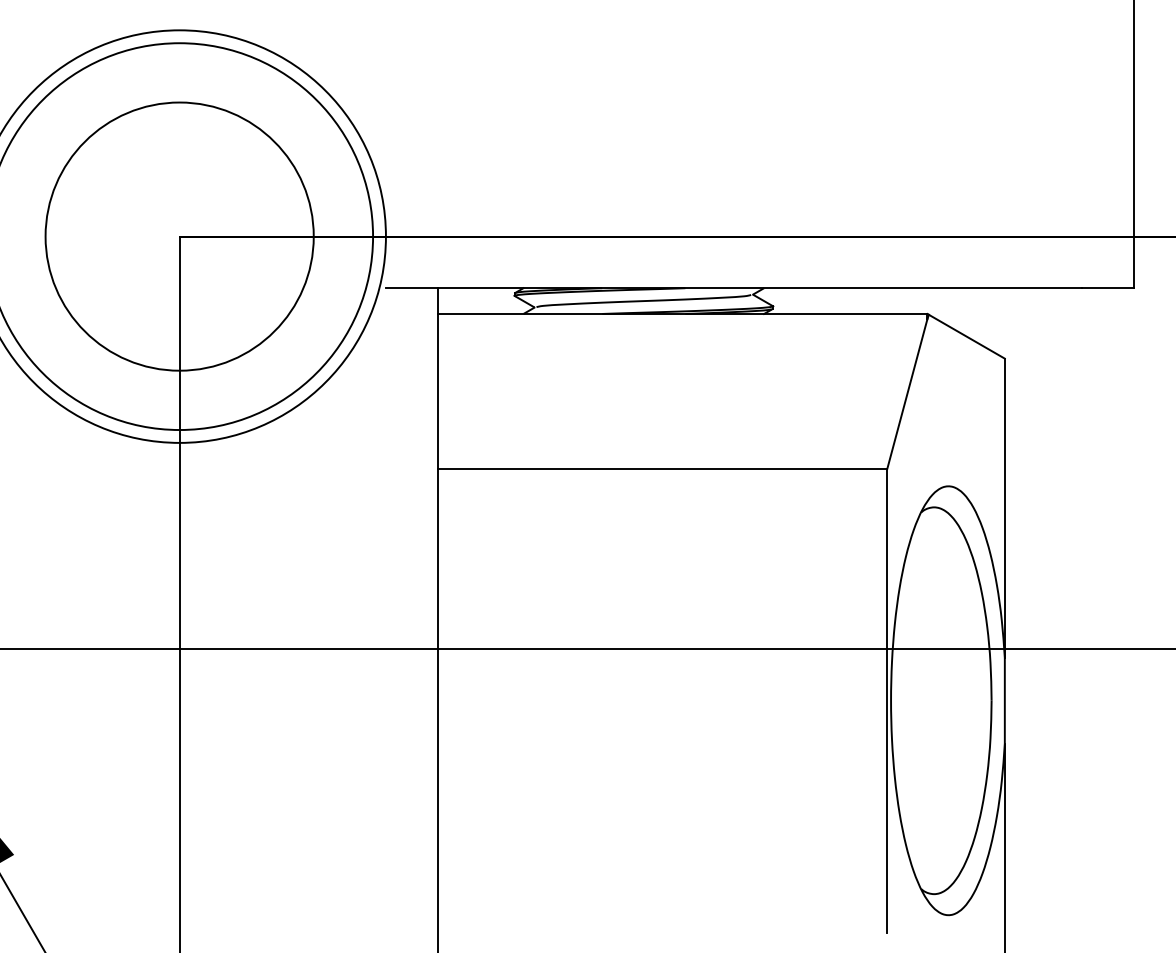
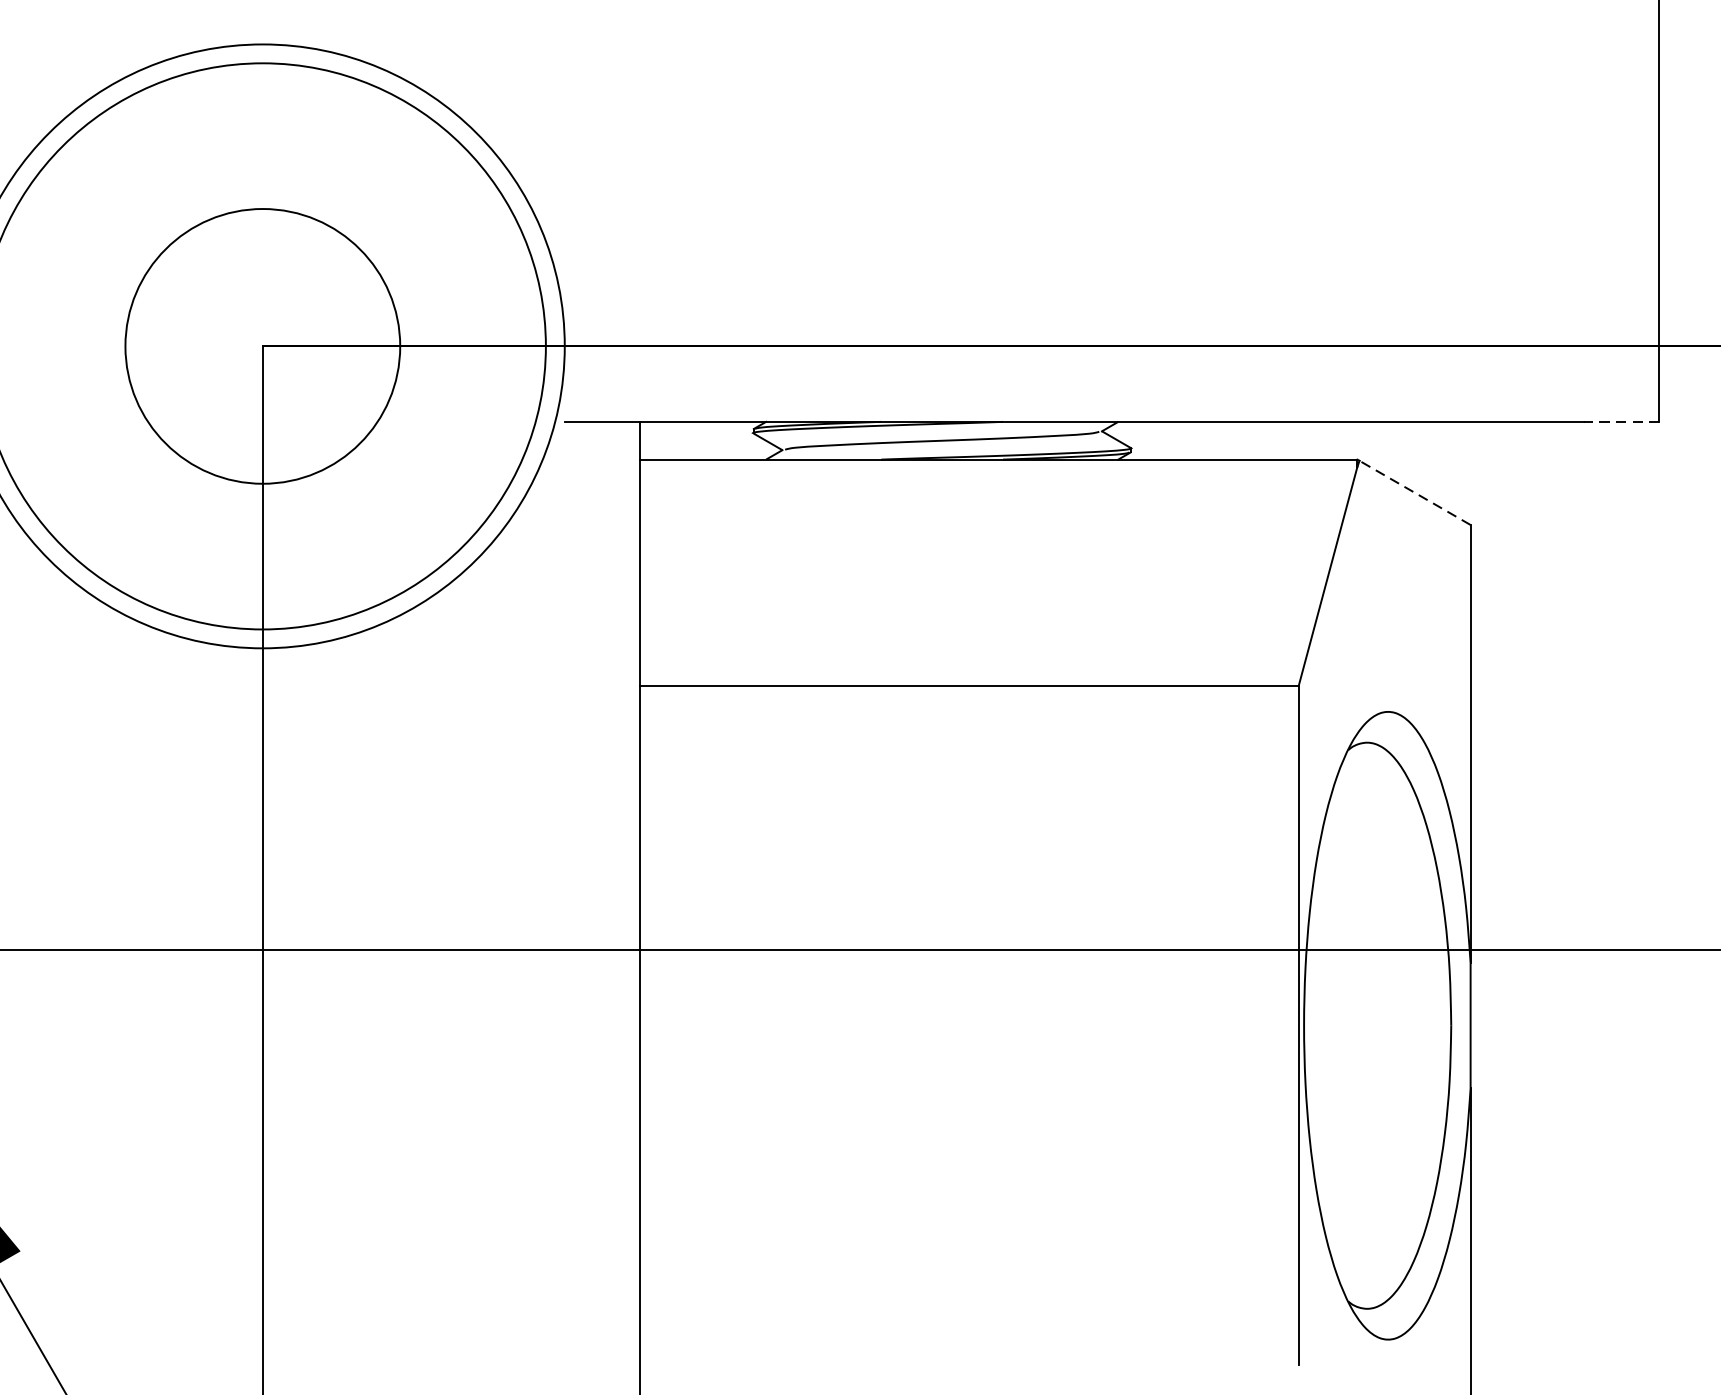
circle: (179, 236) -> (262, 346), size x0.7
line: (1107, 288) -> (1620, 422), solid -> dashed
line: (966, 336) -> (1414, 492), solid -> dashed

